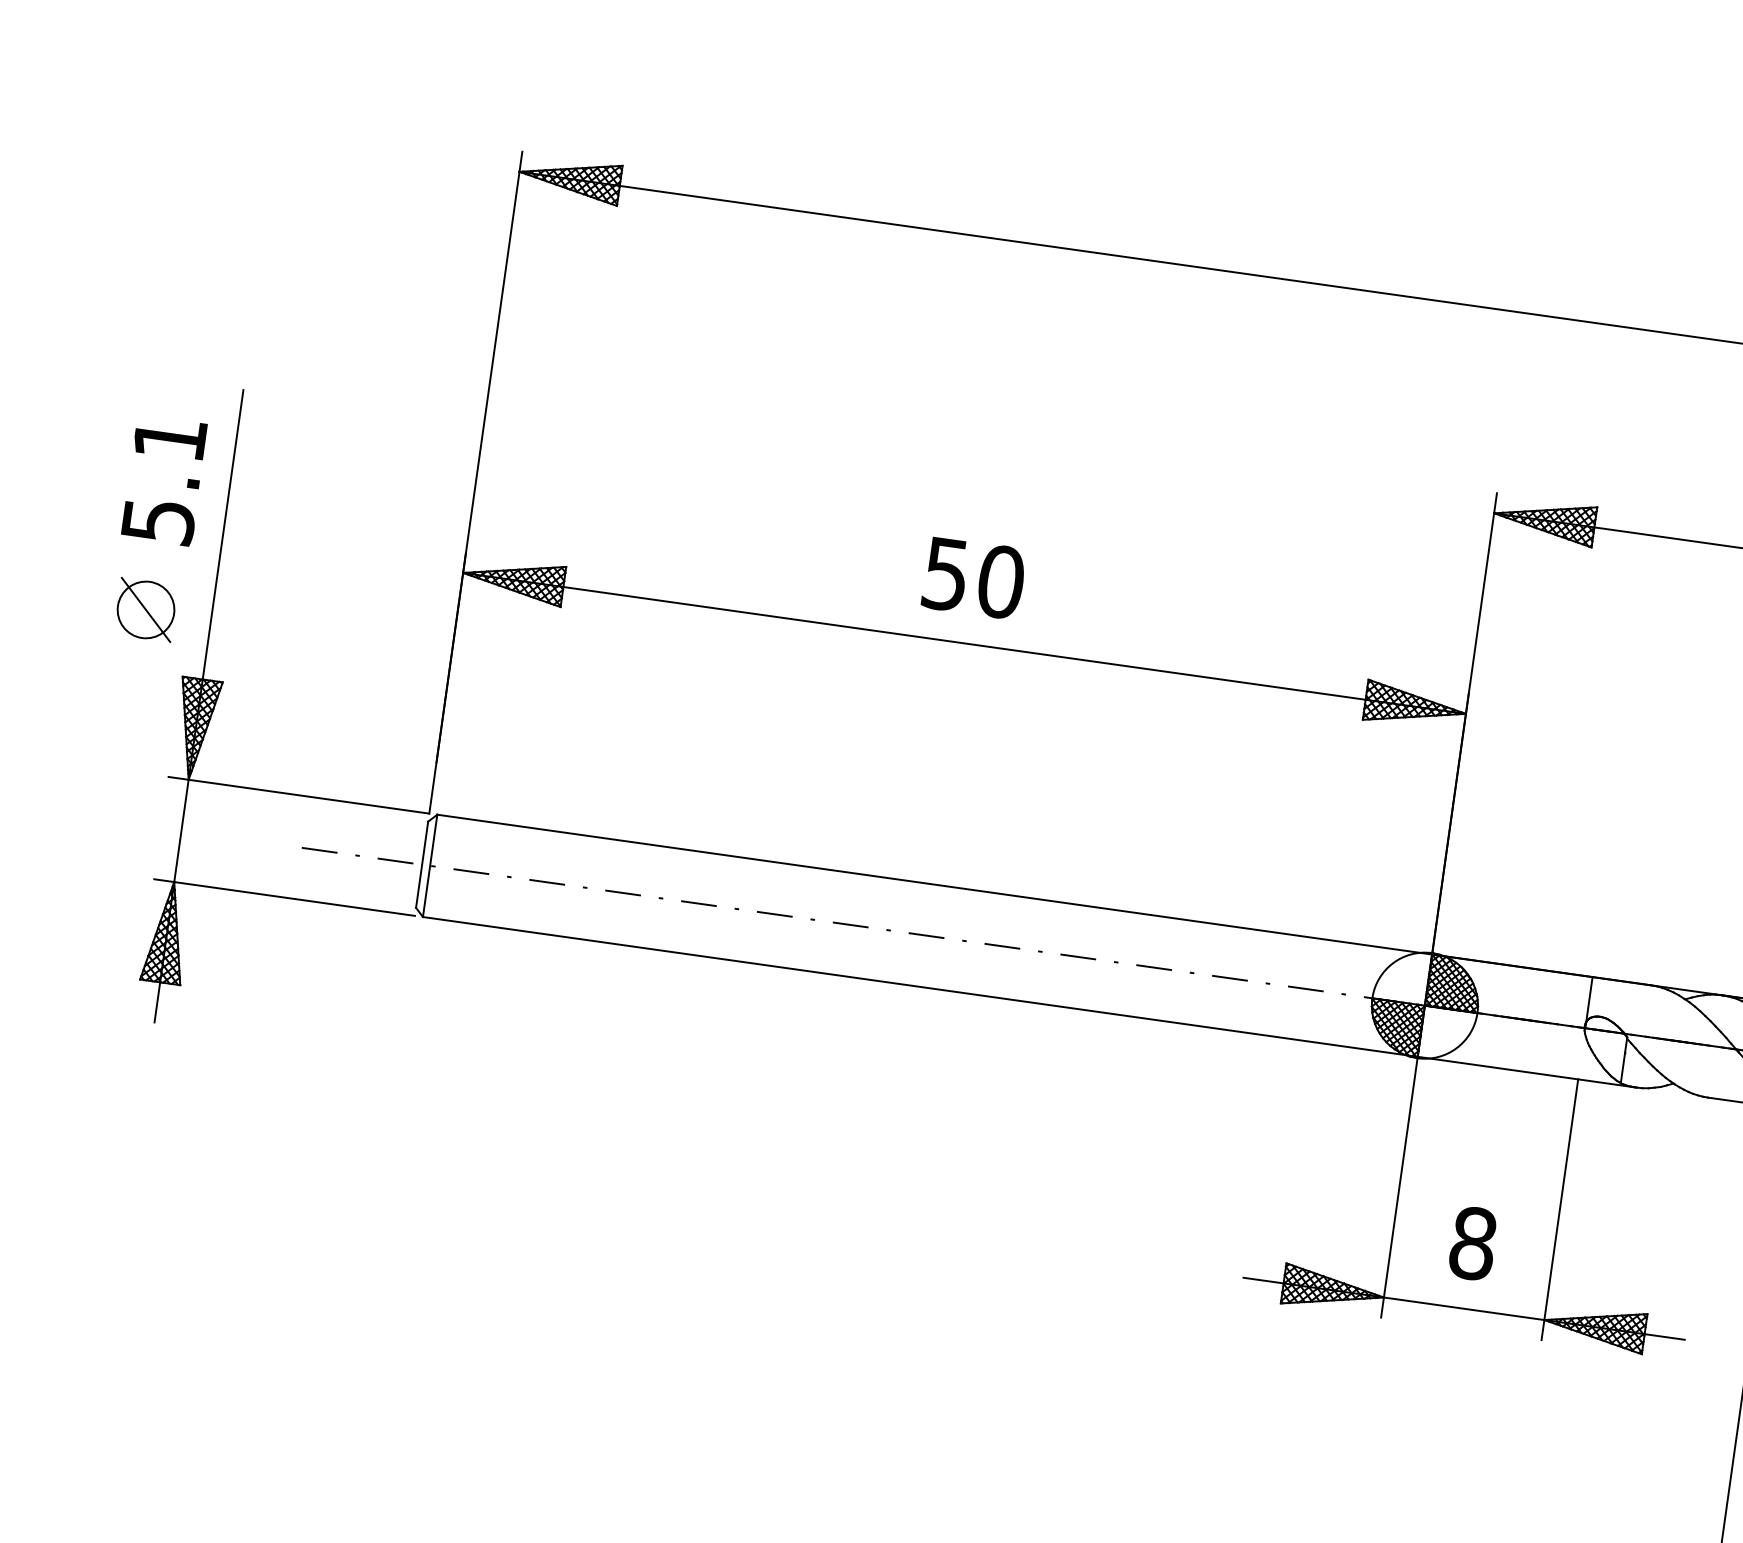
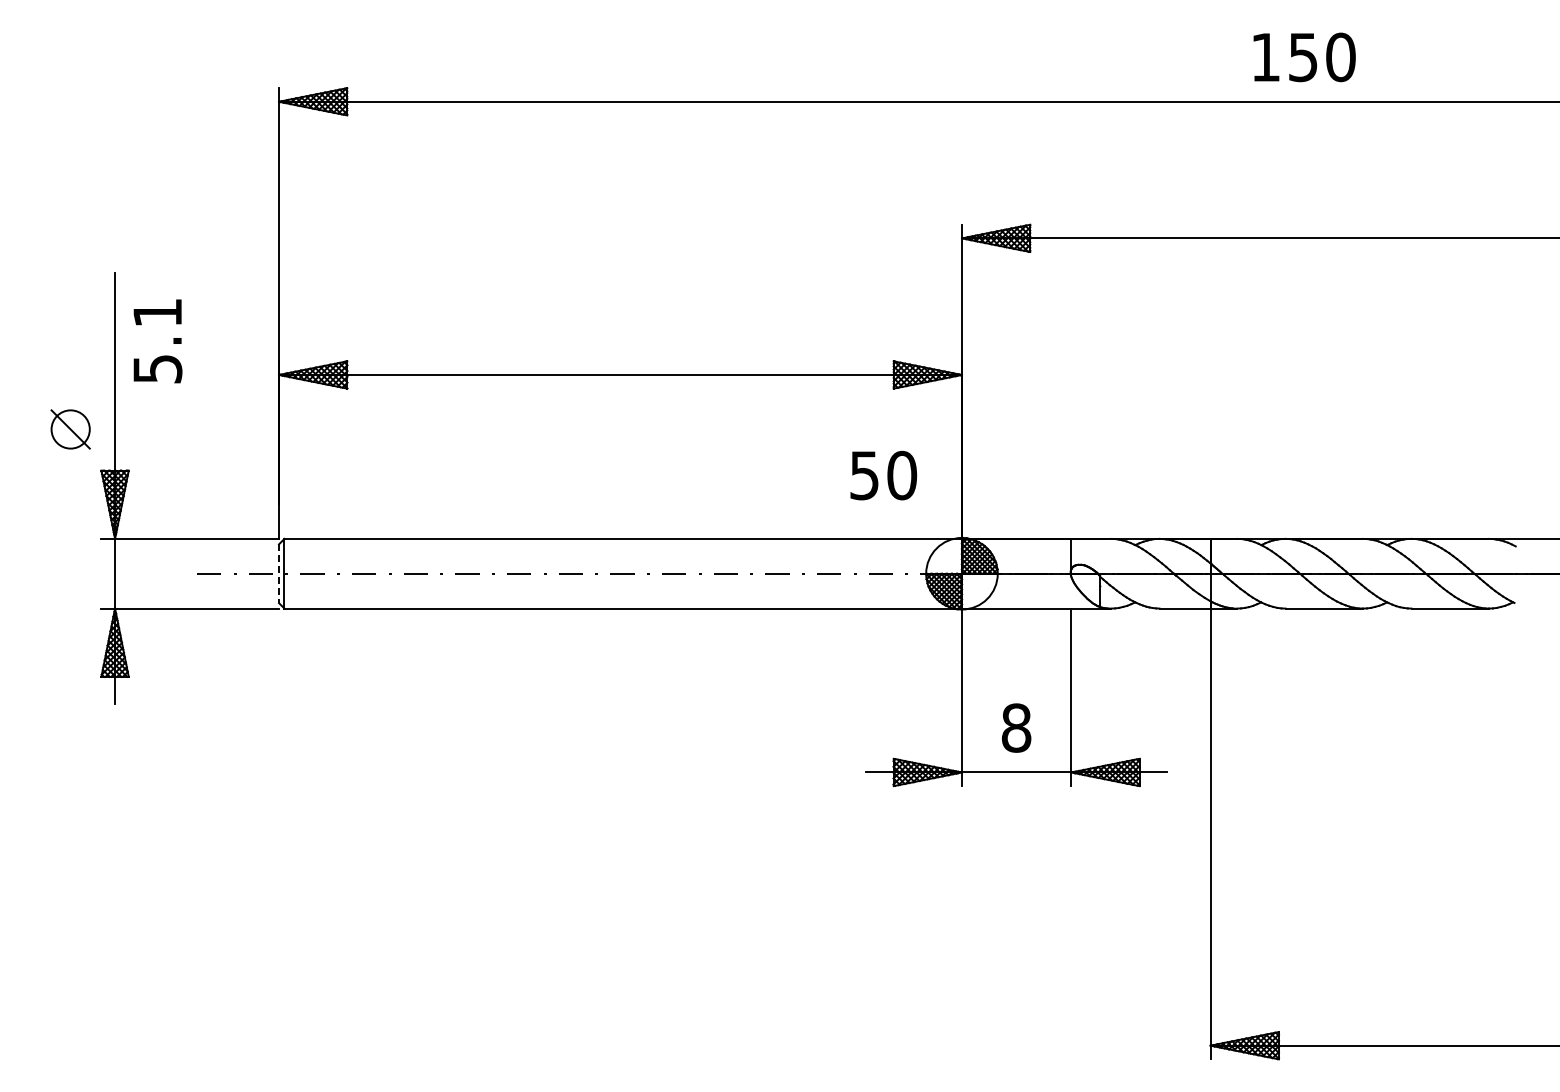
text: (163, 480) -> (157, 341), moved
text: (973, 578) -> (883, 475), moved
line: (422, 865) -> (279, 574), solid -> dashed

